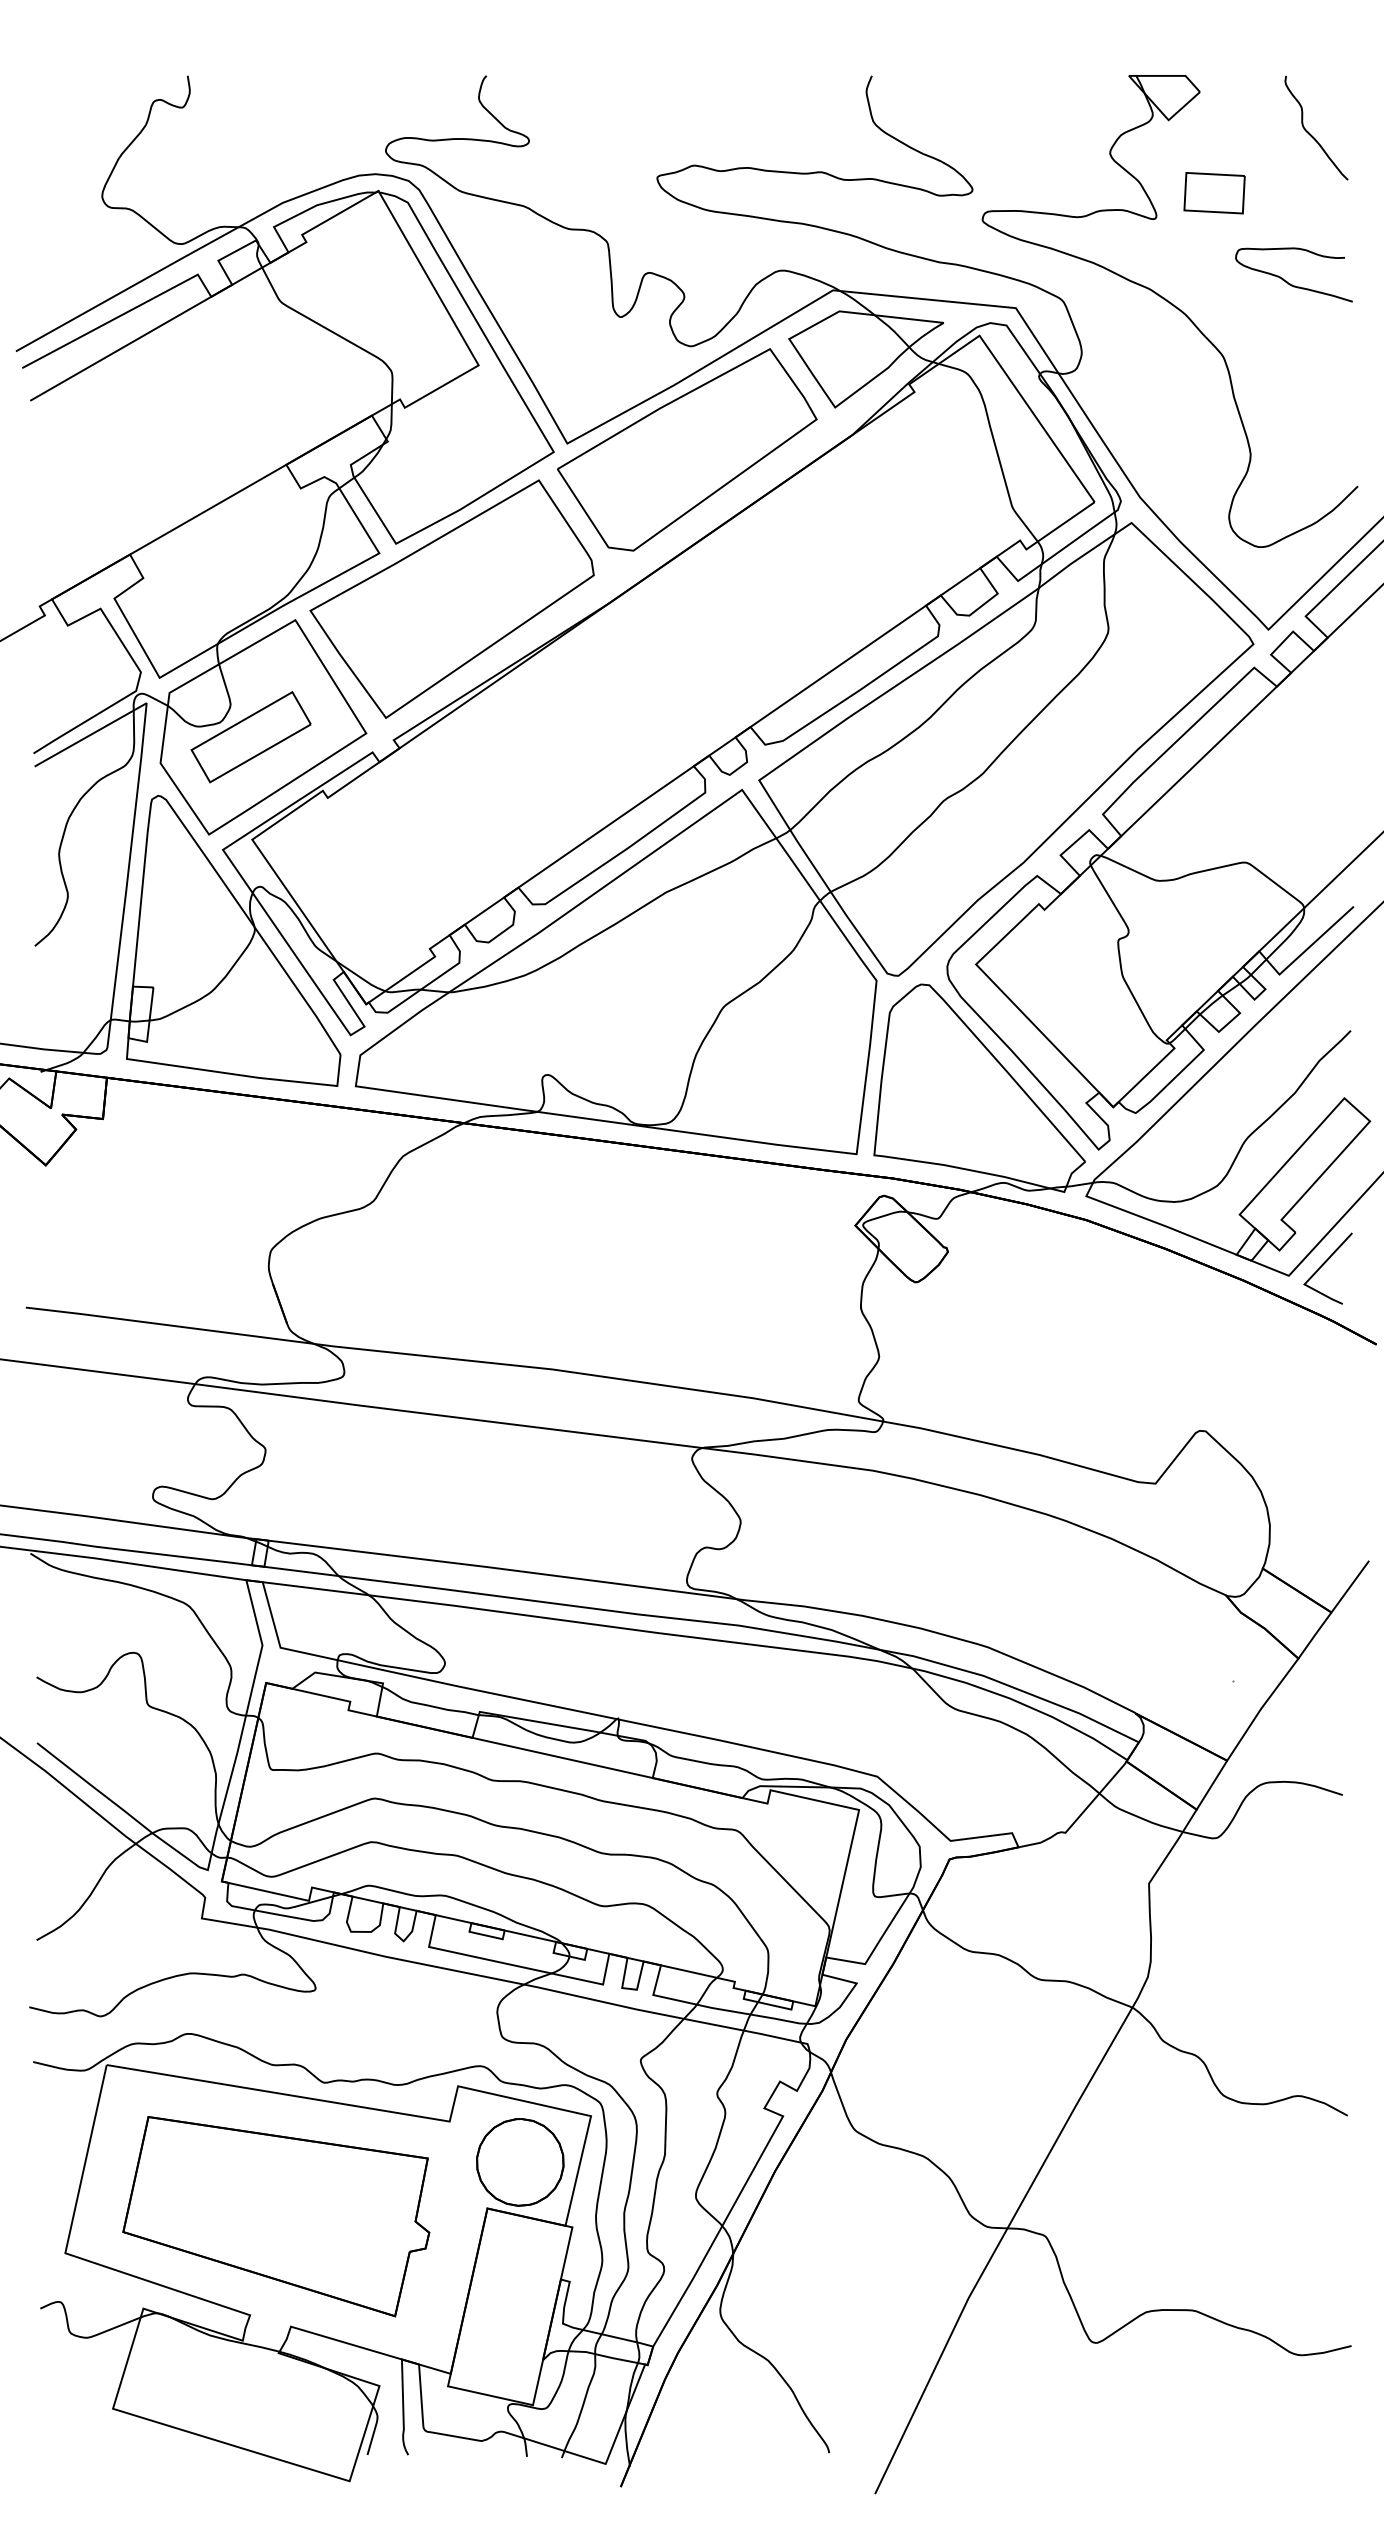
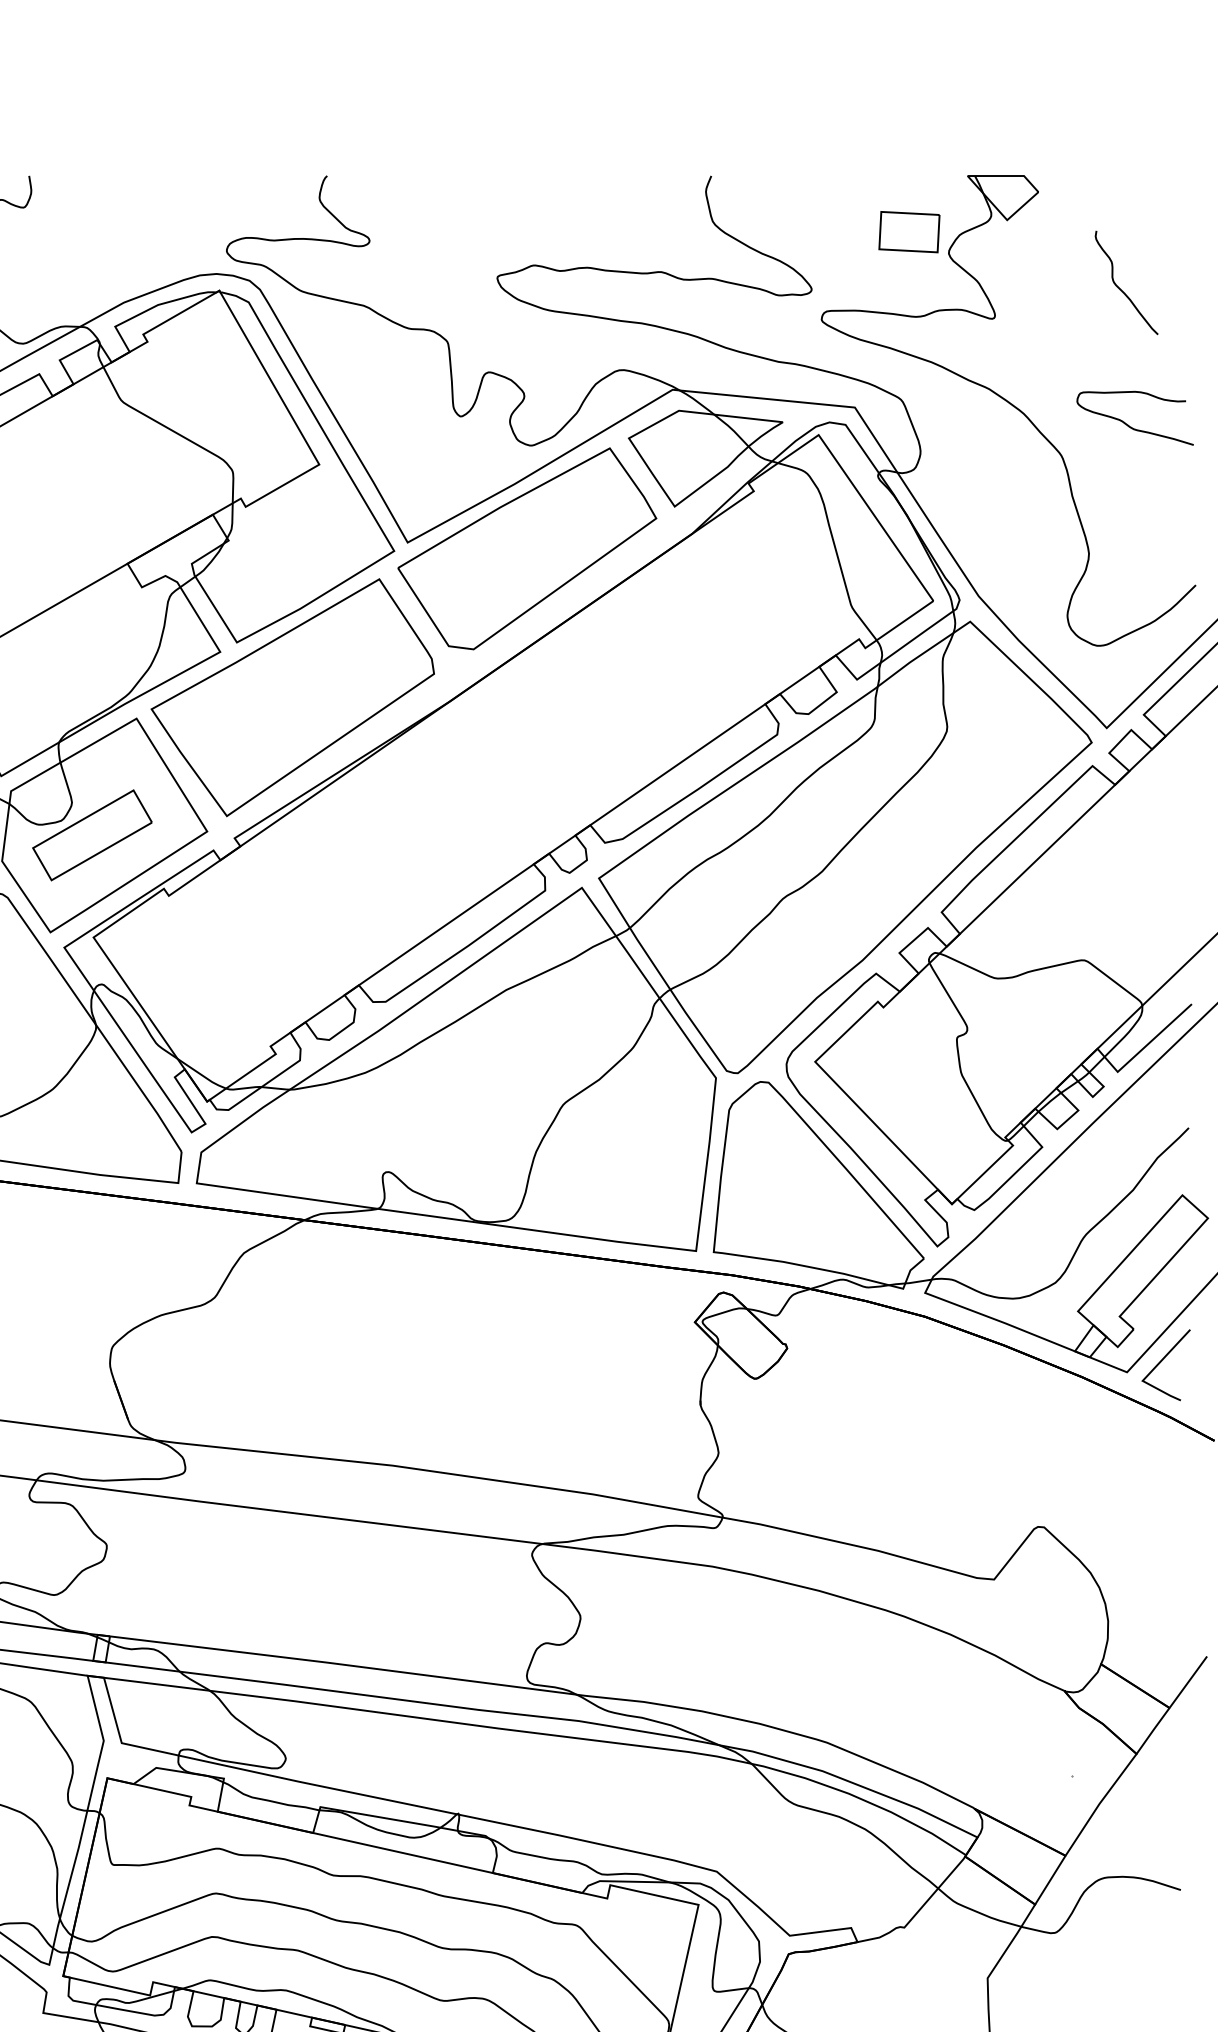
curve: (1310, 133) -> (1120, 288), moved
part: (1214, 193) -> (909, 232), moved
curve: (1286, 280) -> (1127, 423), moved

